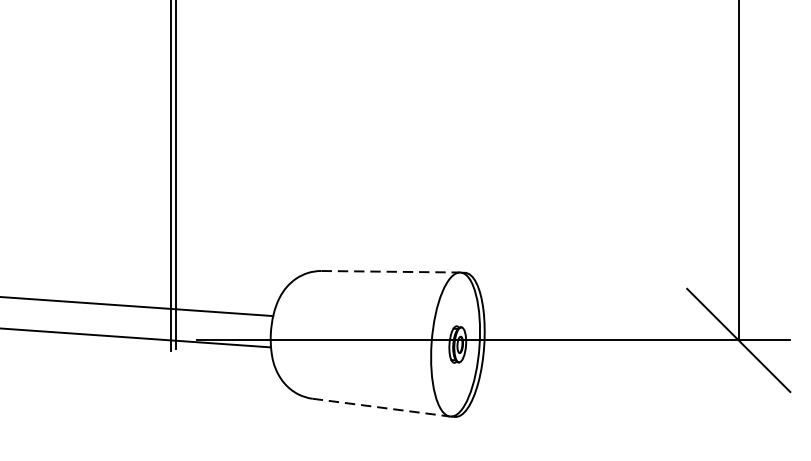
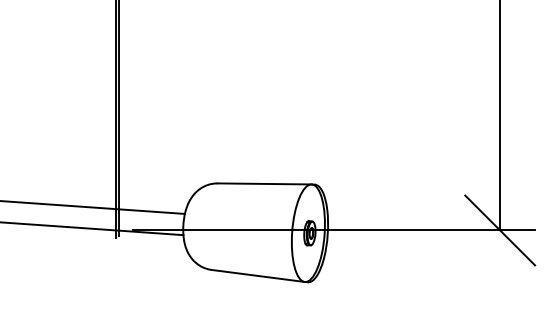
line: (390, 271) -> (264, 183), dashed -> solid
line: (381, 406) -> (258, 275), dashed -> solid

